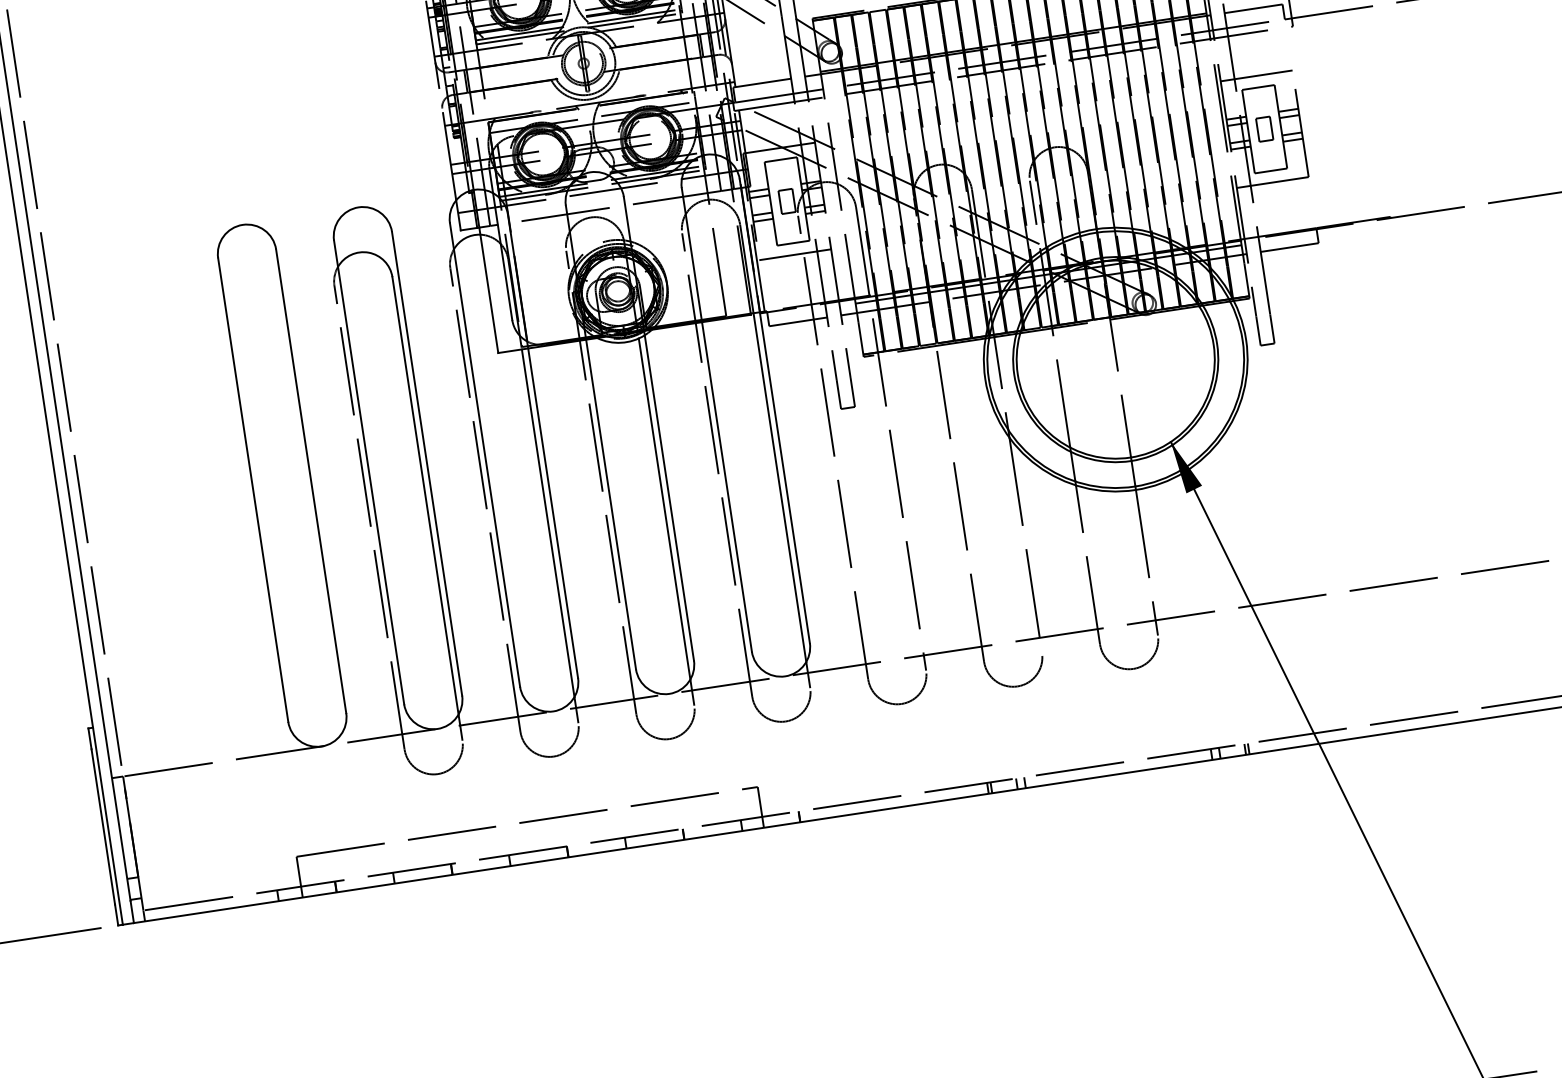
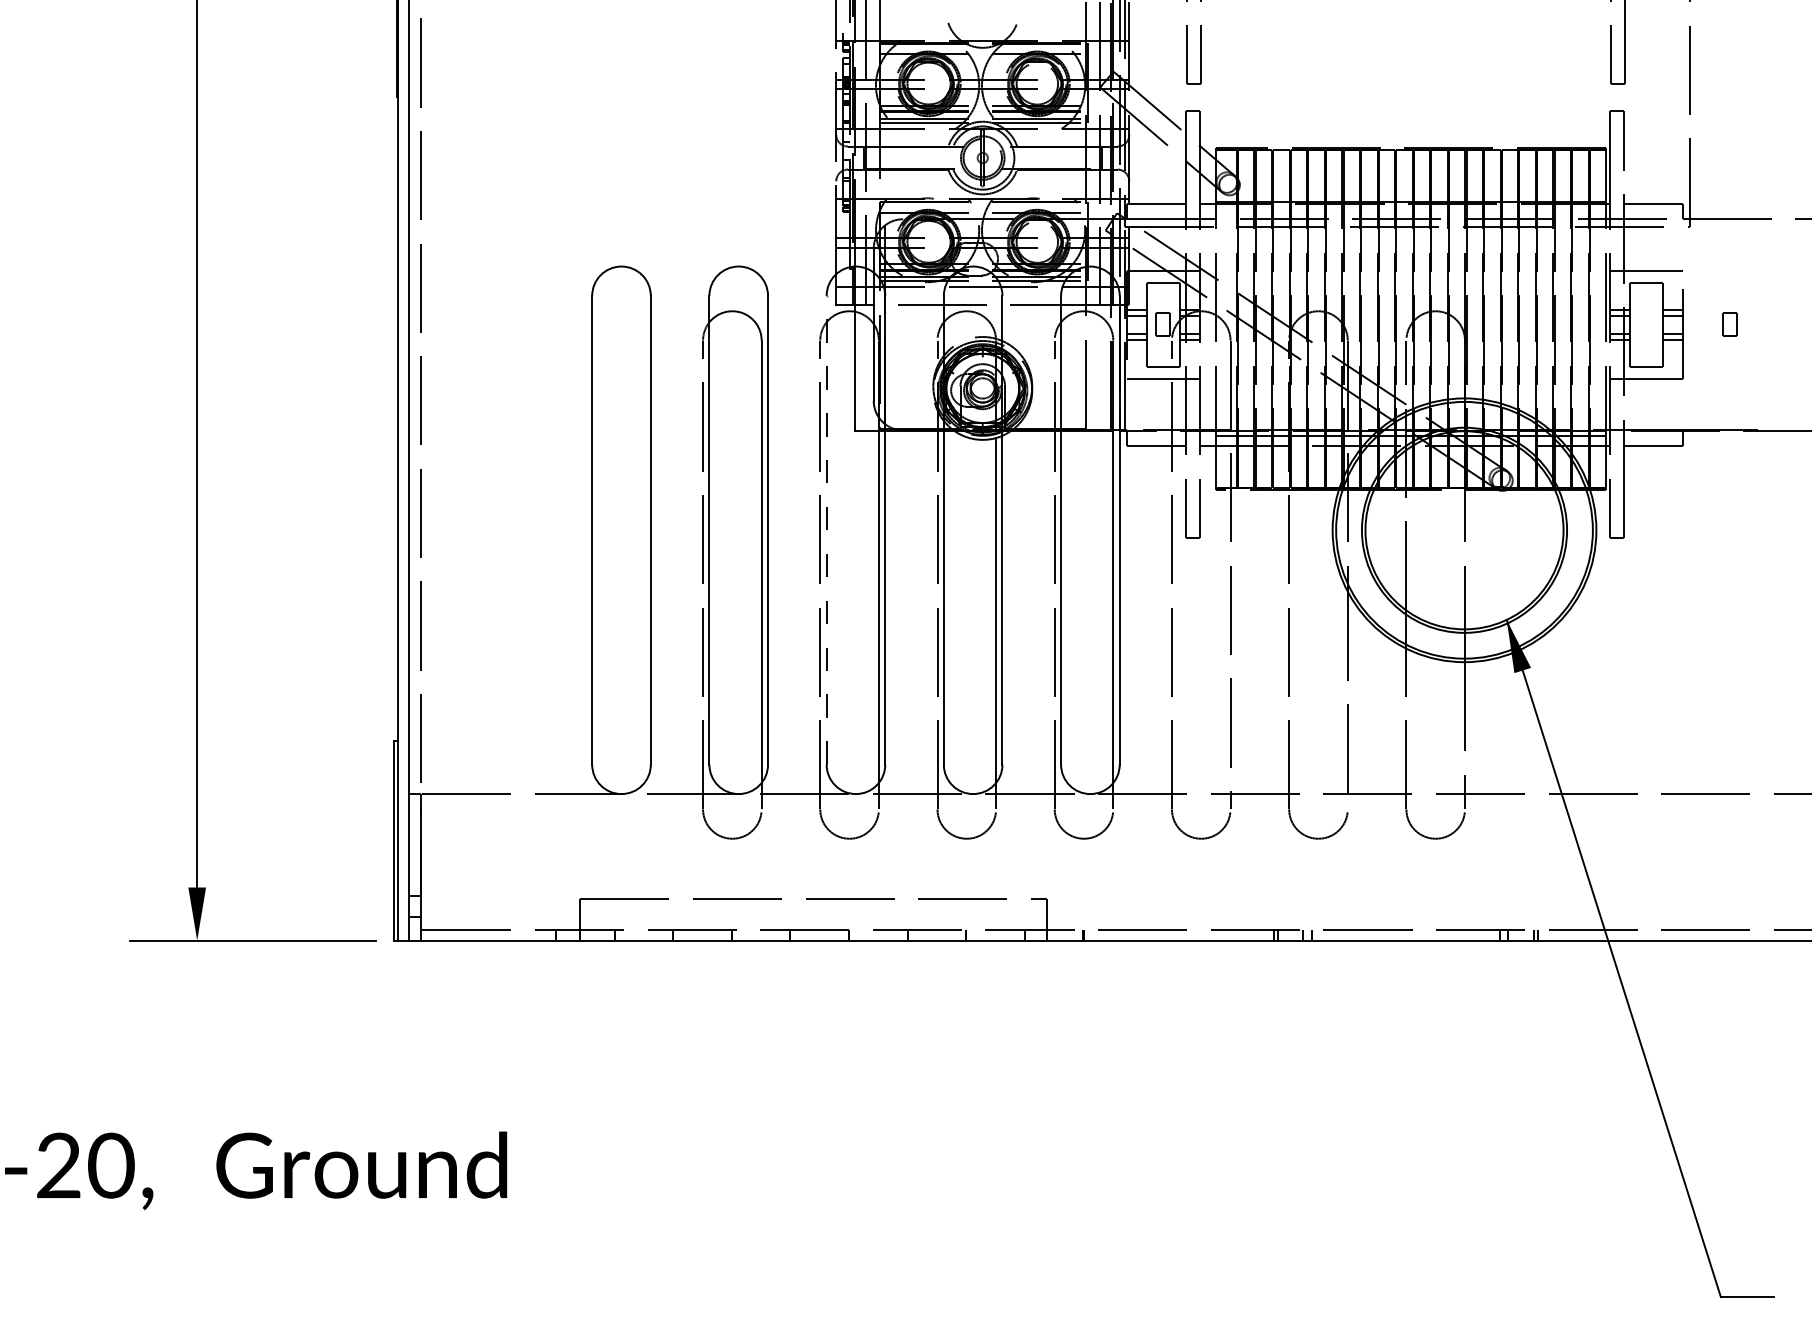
part: (1263, 129) -> (1729, 324), moved
line: (484, 454) -> (826, 529), solid -> dashed

